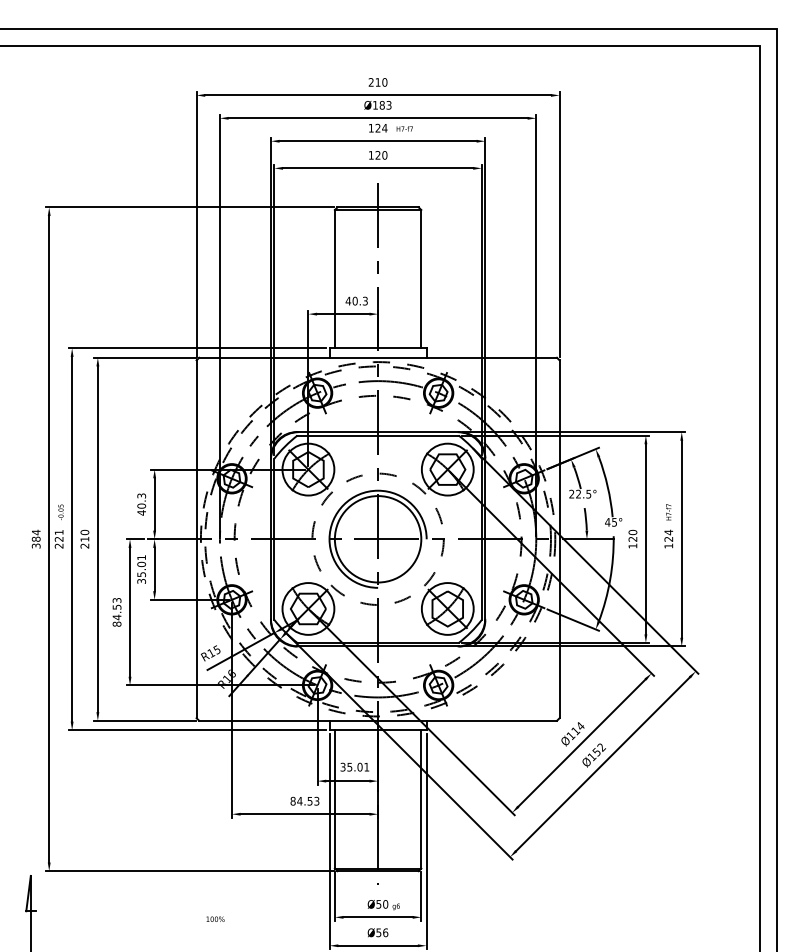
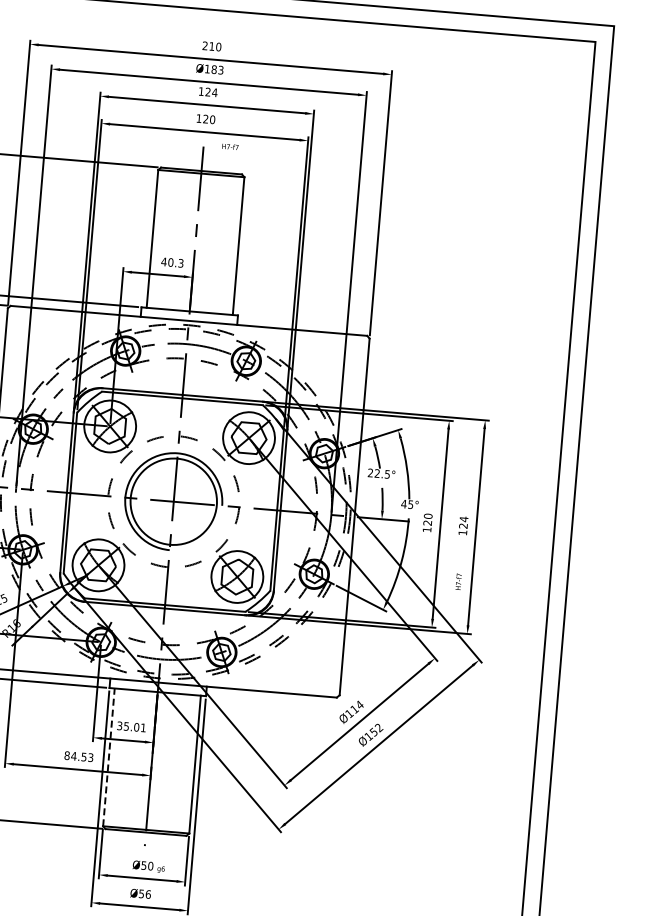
text: (404, 128) -> (230, 146), moved
text: (668, 512) -> (458, 582), moved
line: (334, 798) -> (108, 756), solid -> dashed

